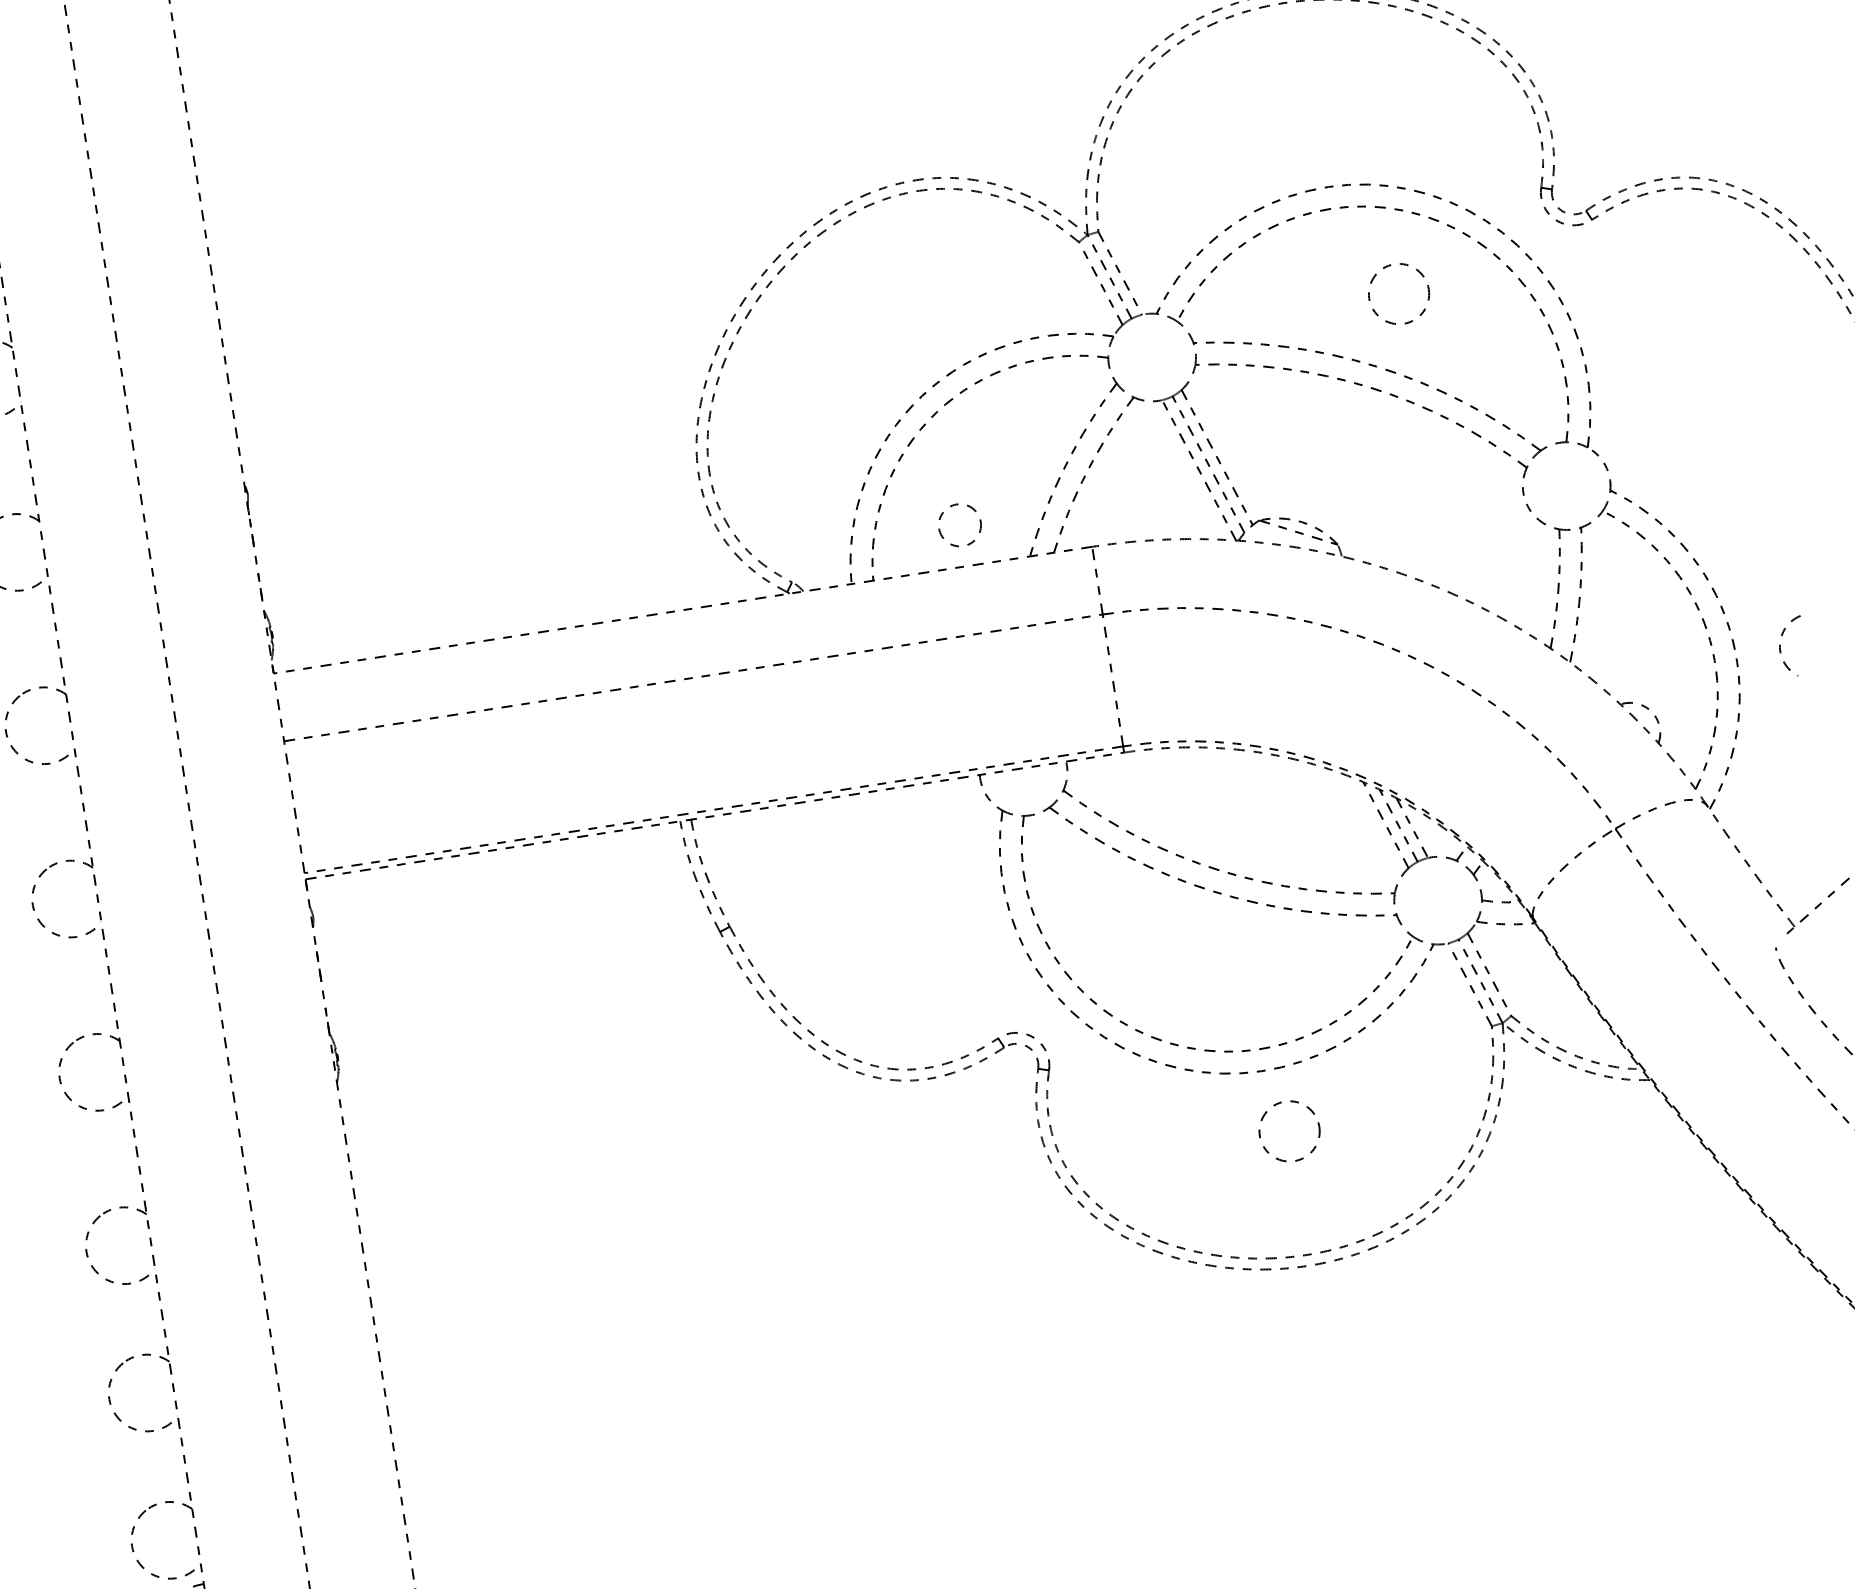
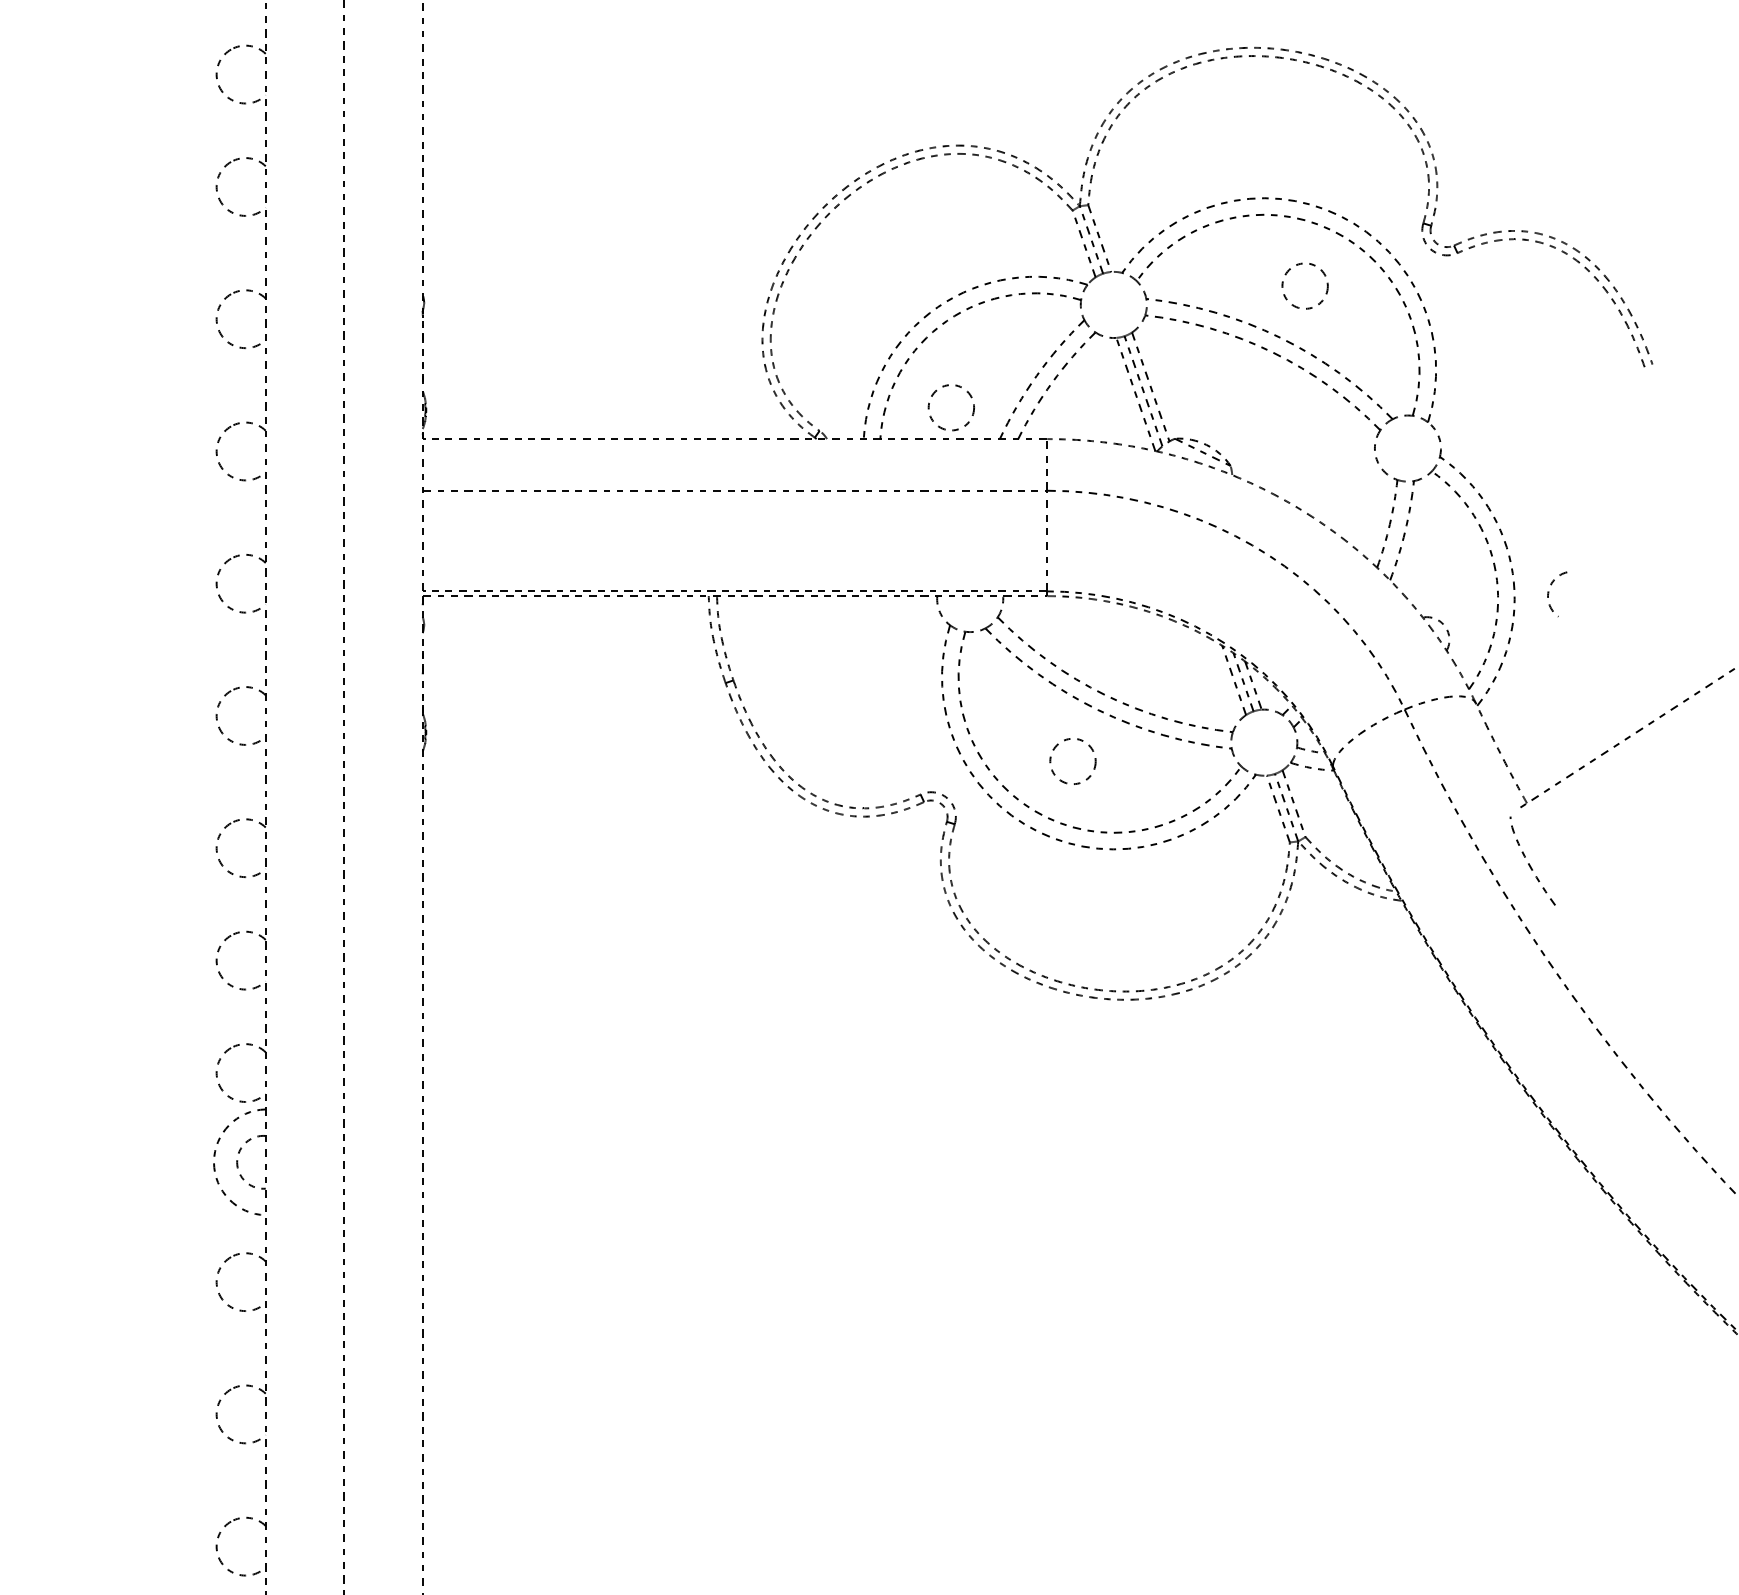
circle: (958, 525) -> (950, 407), size x1.43
circle: (1288, 1131) -> (1072, 761), moved

